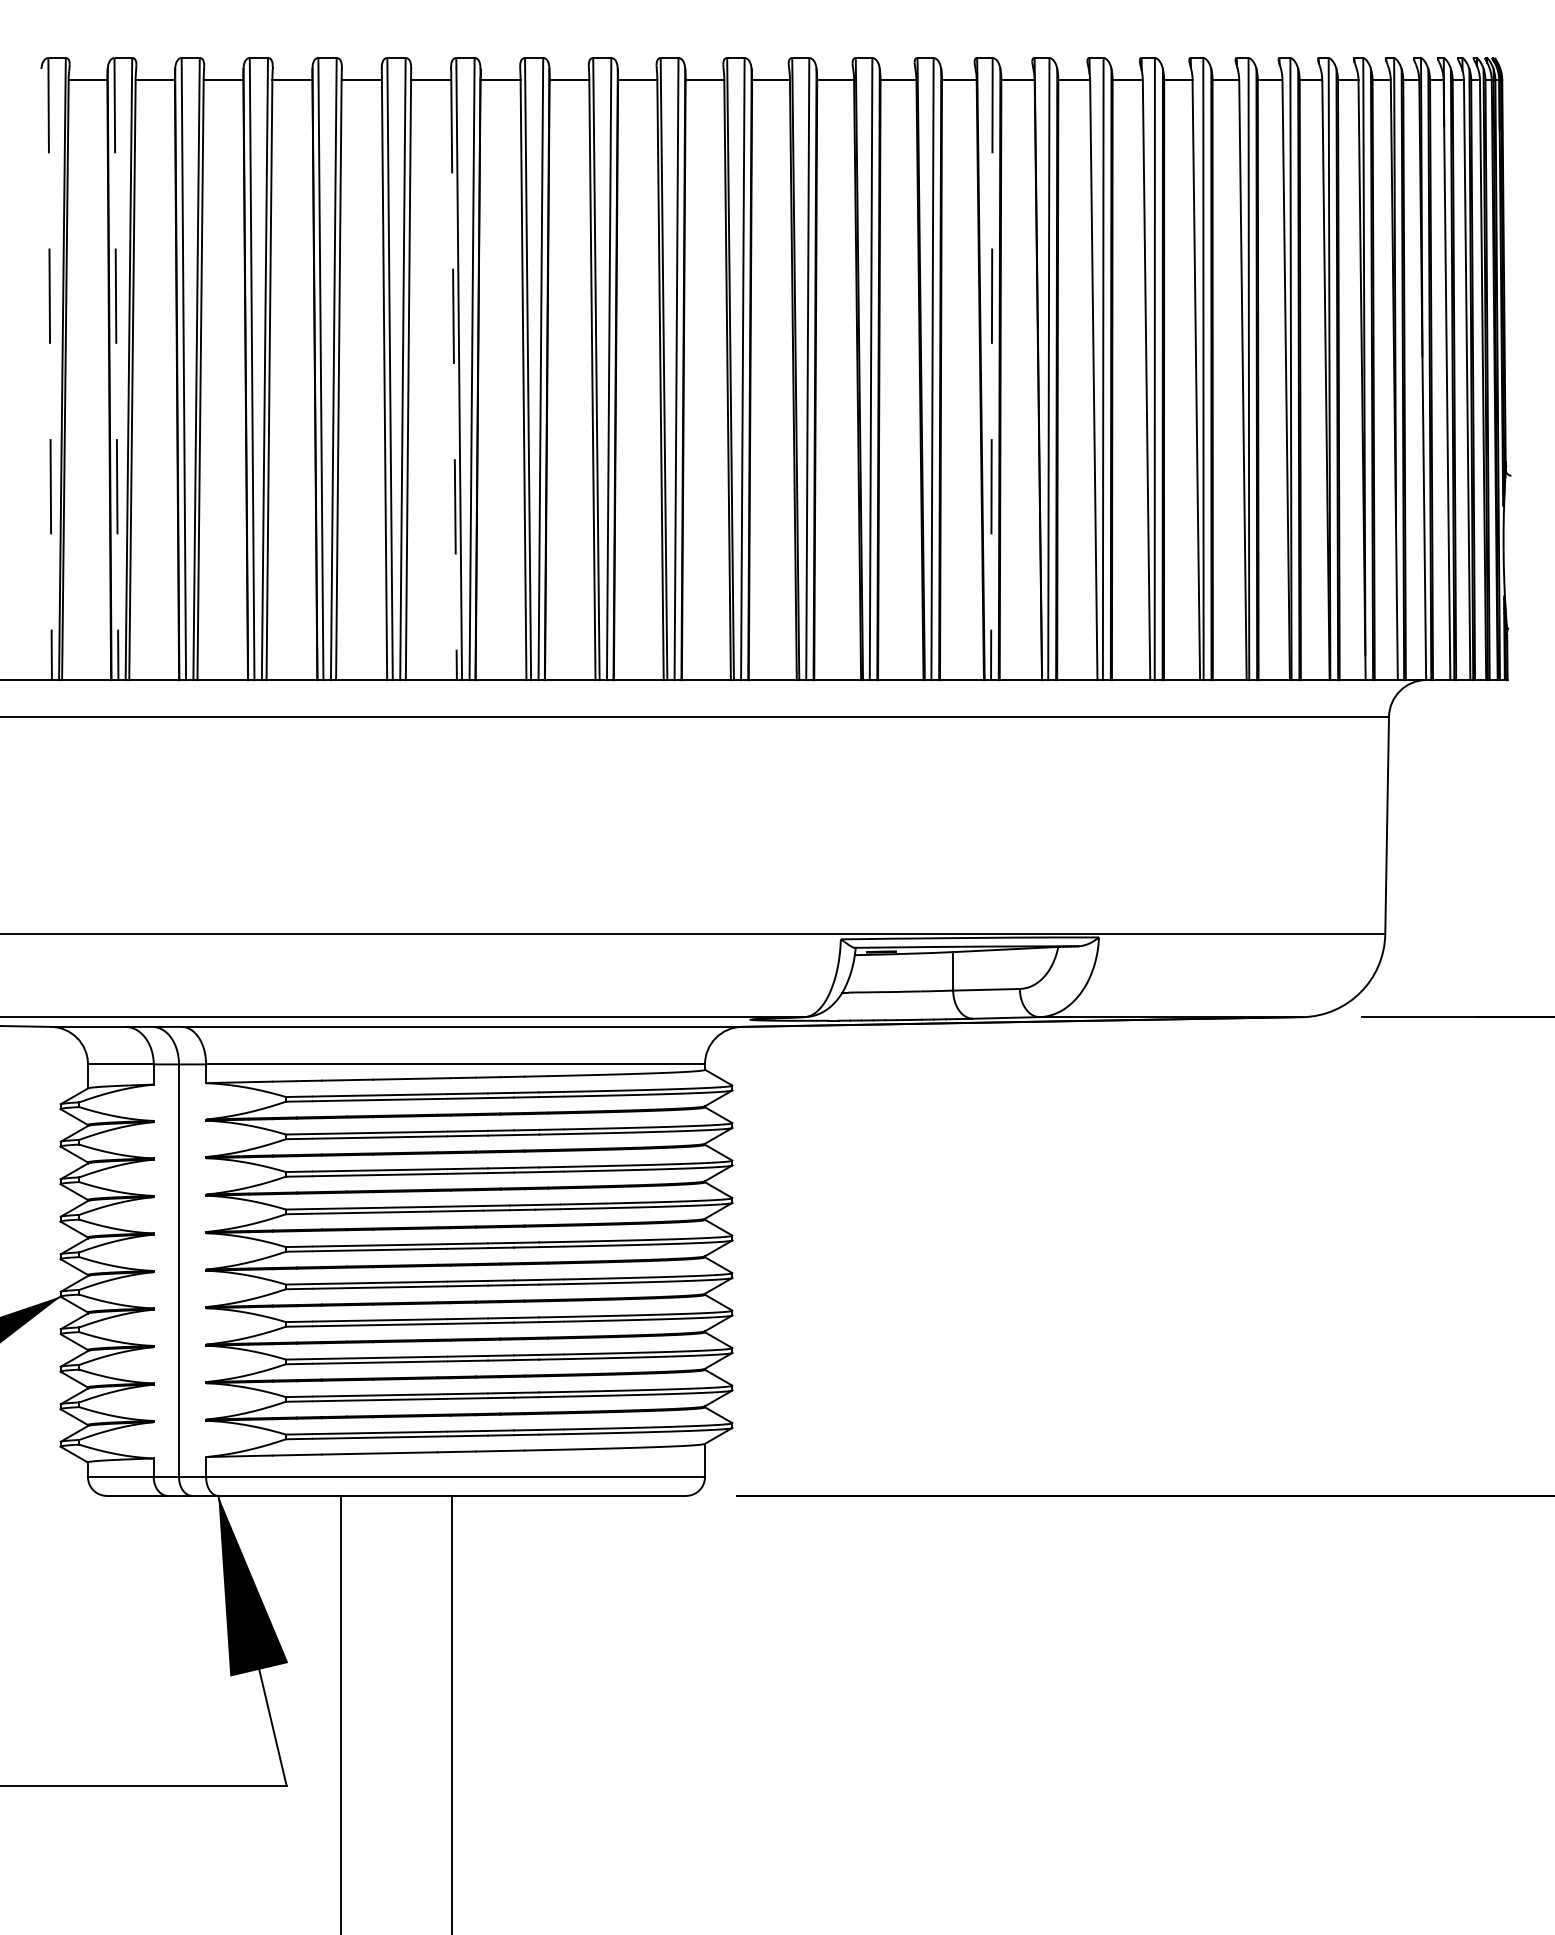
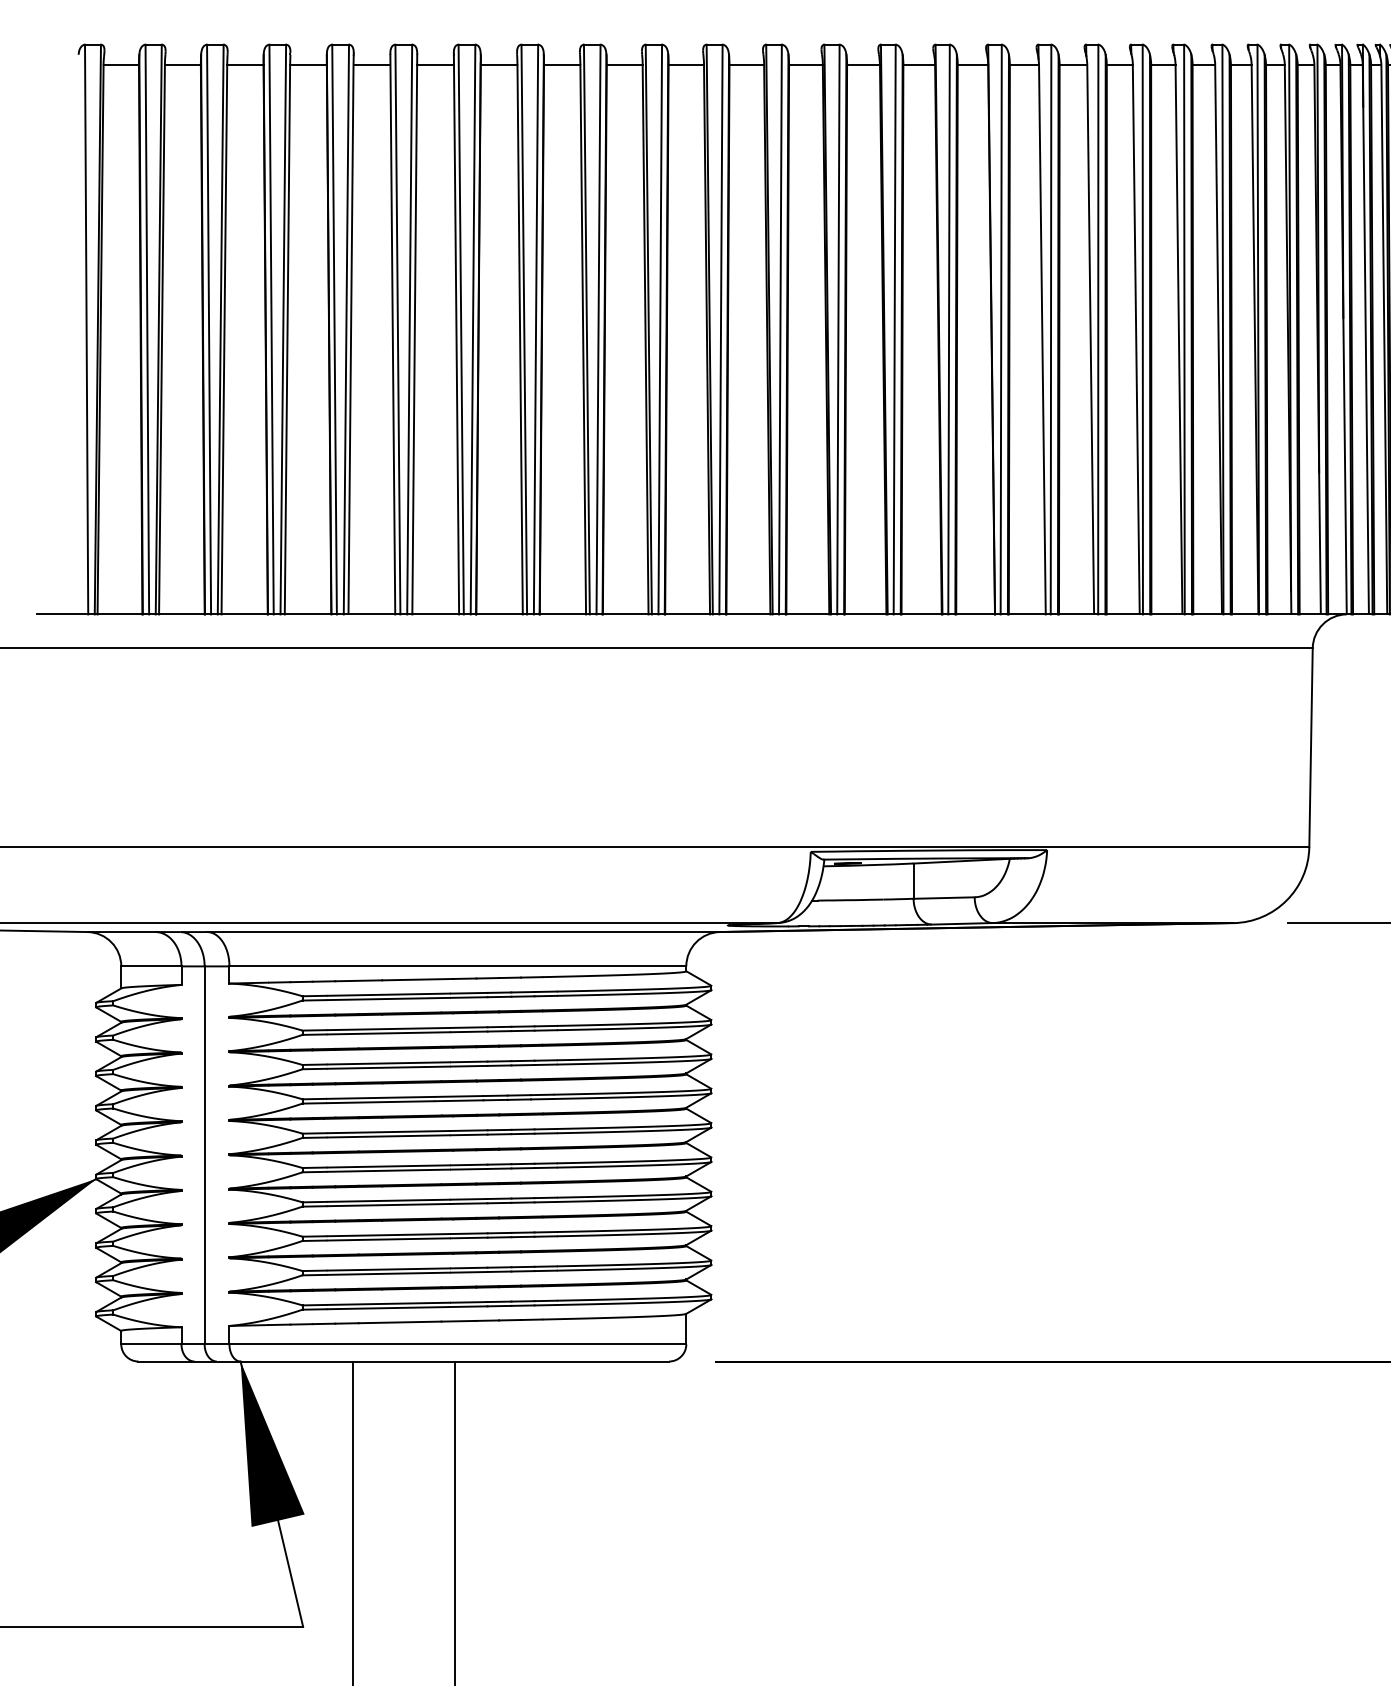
line: (50, 369) -> (86, 329), dashed -> solid
line: (116, 369) -> (147, 329), dashed -> solid
line: (991, 369) -> (948, 329), dashed -> solid
line: (454, 379) -> (456, 339), dashed -> solid

